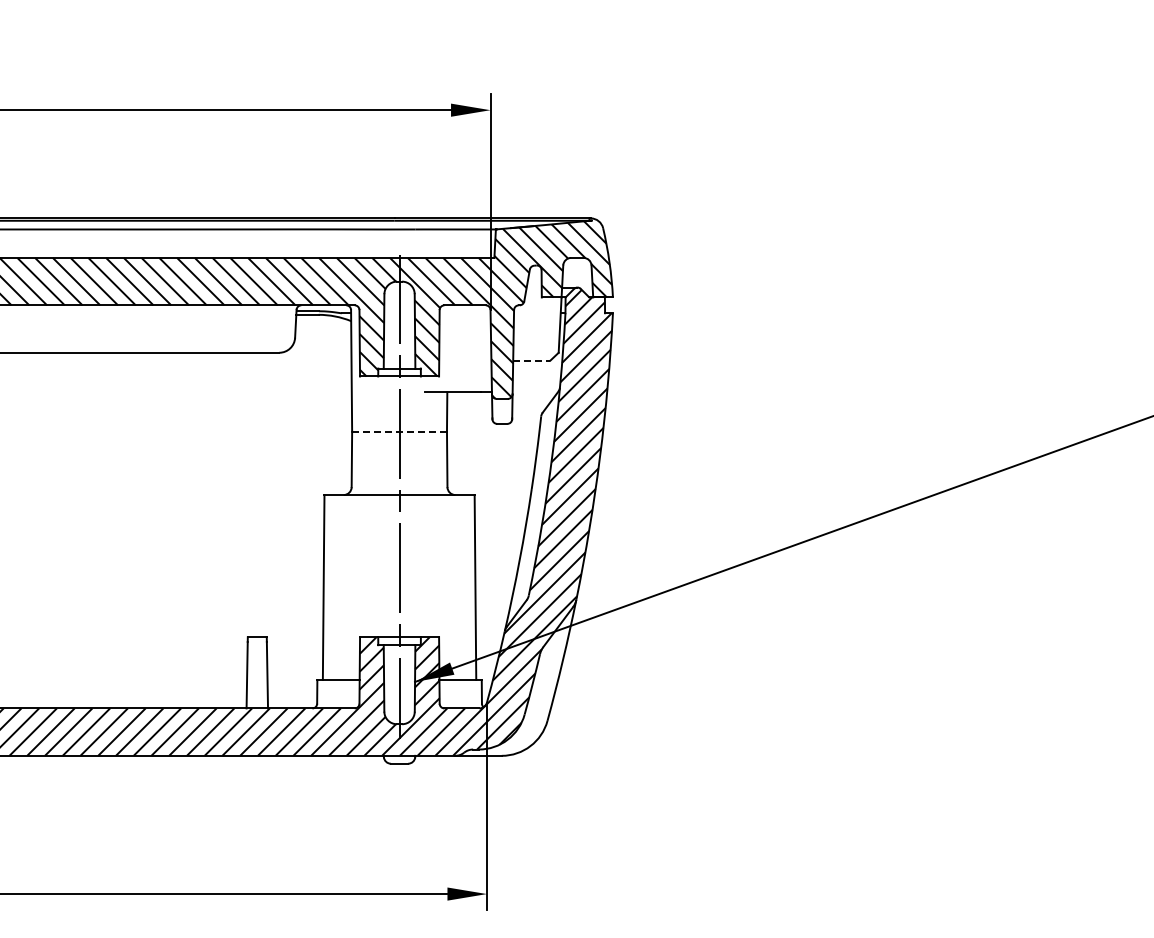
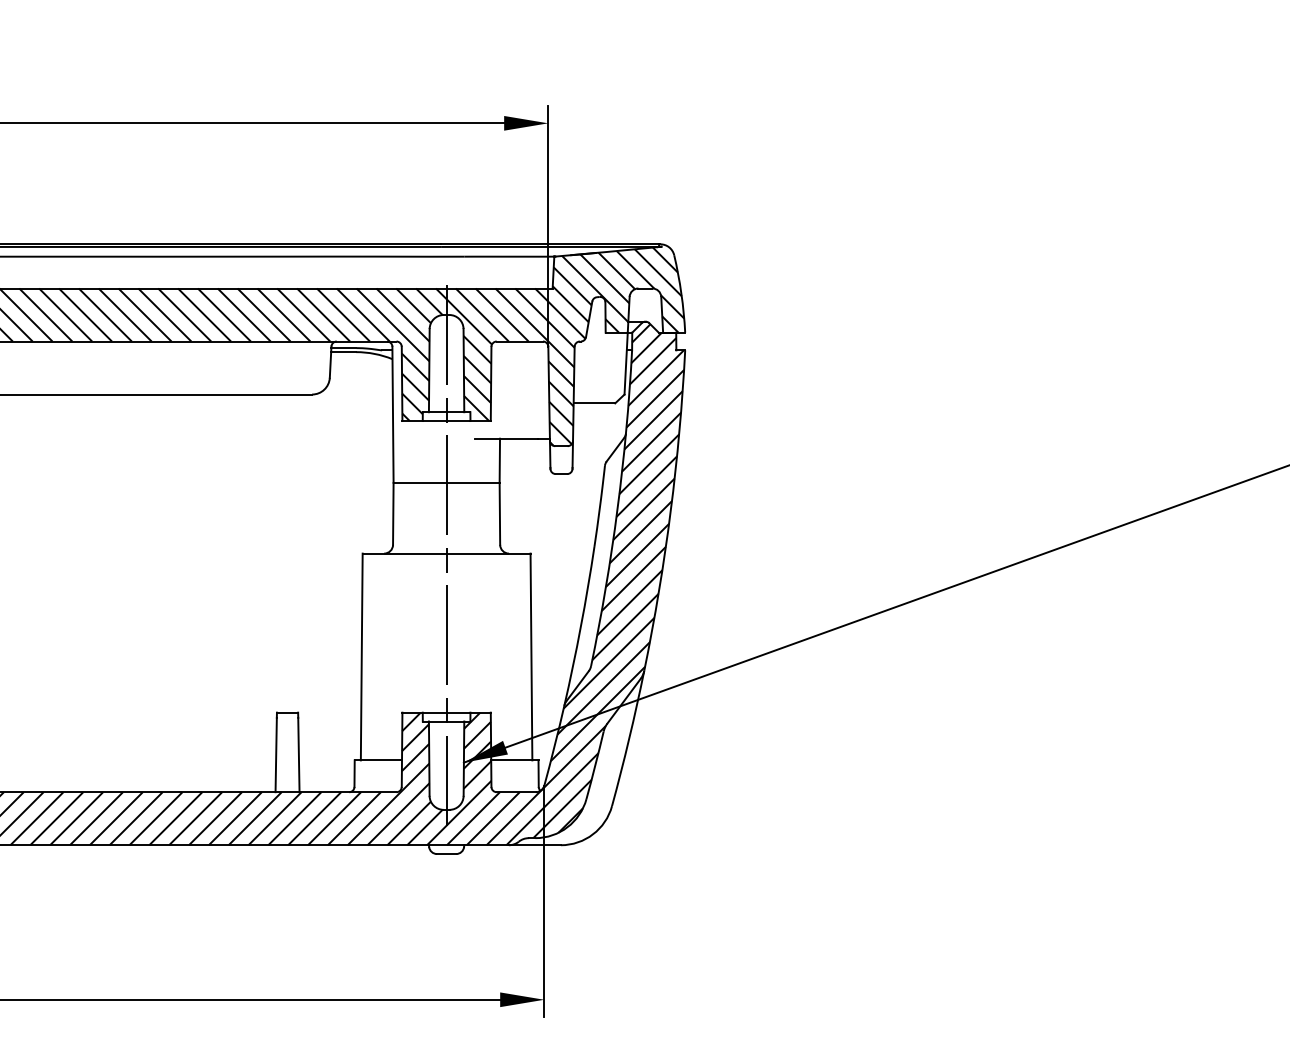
line: (531, 360) -> (594, 403), dashed -> solid
line: (400, 431) -> (447, 482), dashed -> solid

